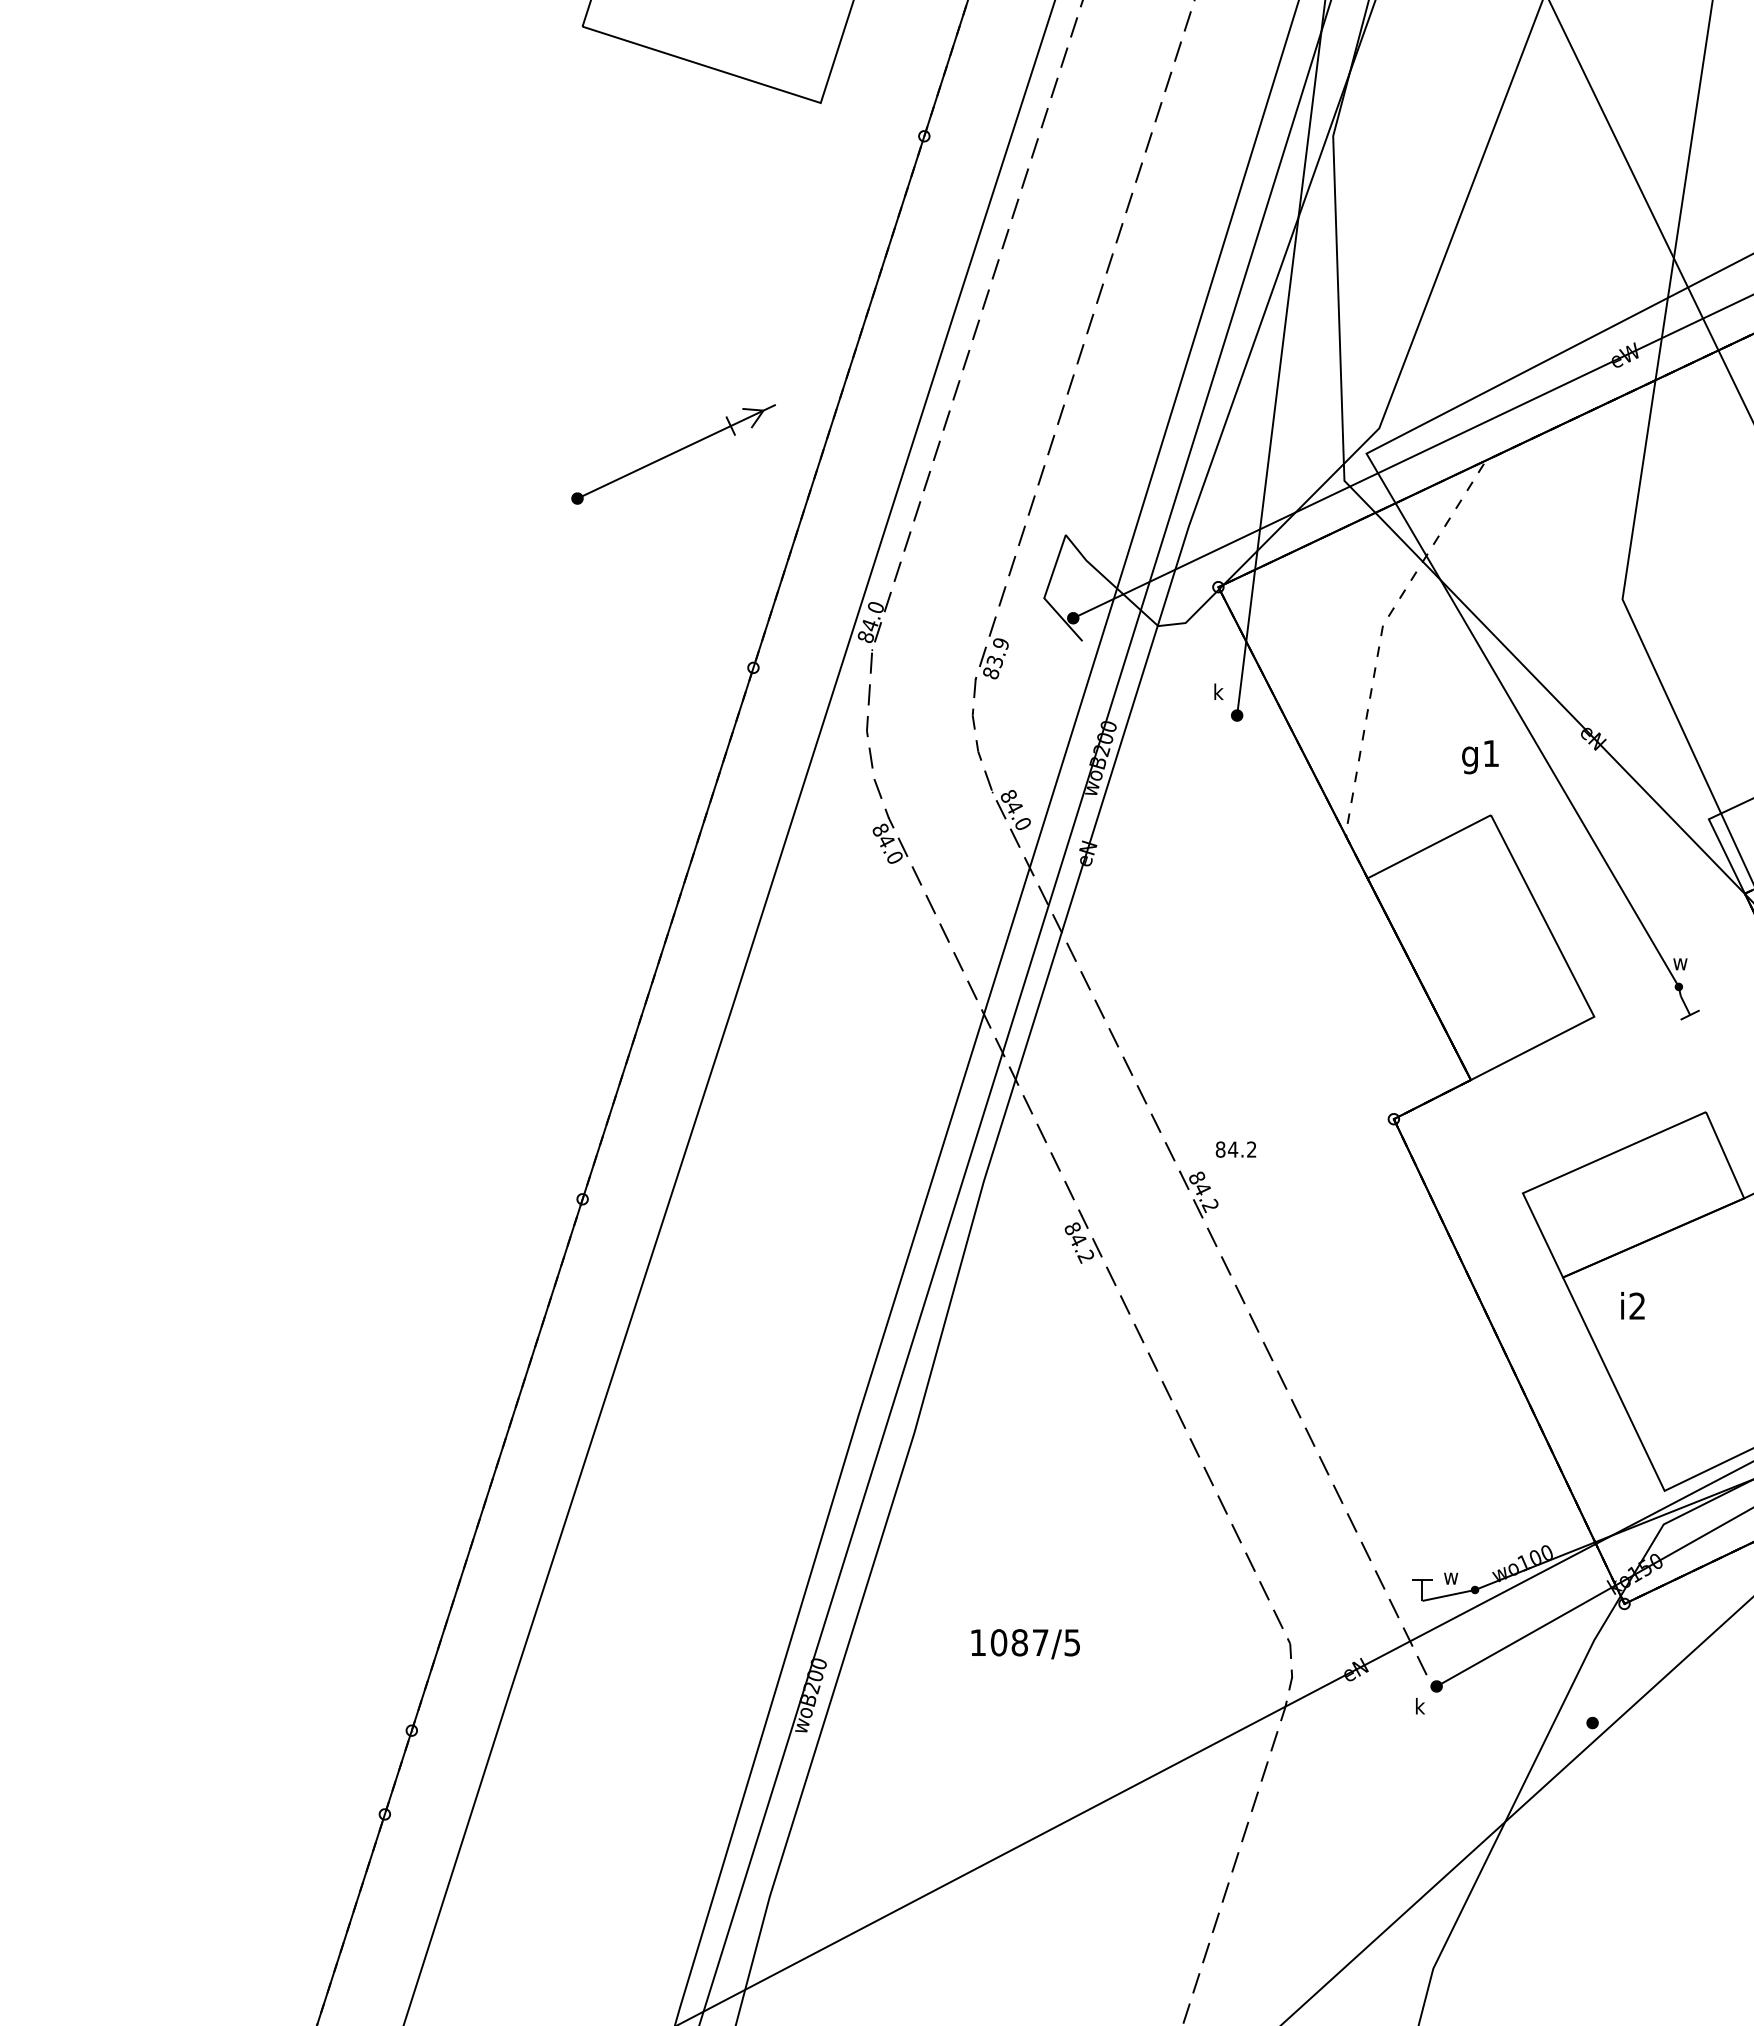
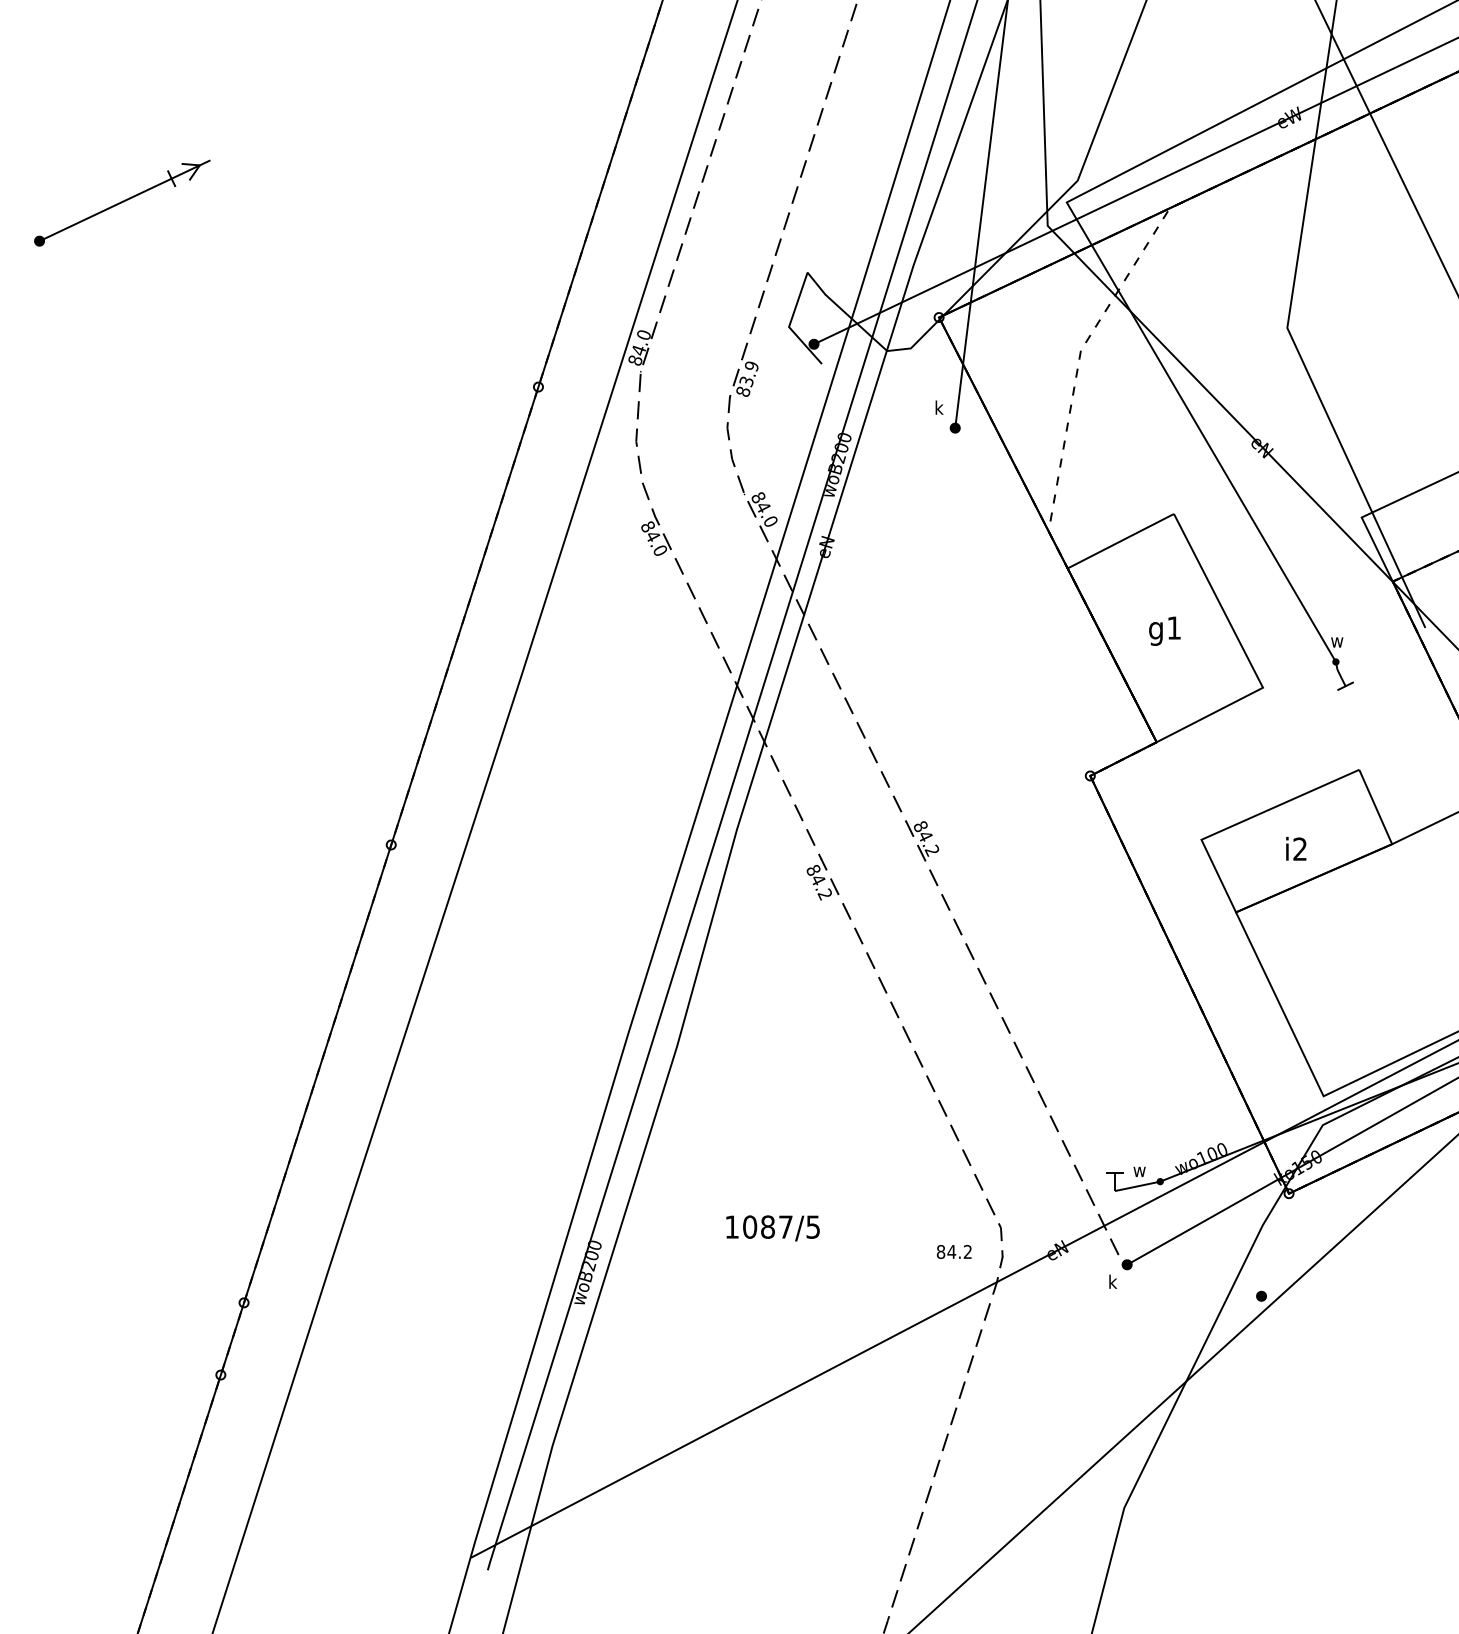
part: (673, 454) -> (122, 203), moved
text: (1480, 757) -> (1164, 631), moved
text: (1235, 1149) -> (953, 1251), moved
text: (1632, 1305) -> (1295, 848), moved

